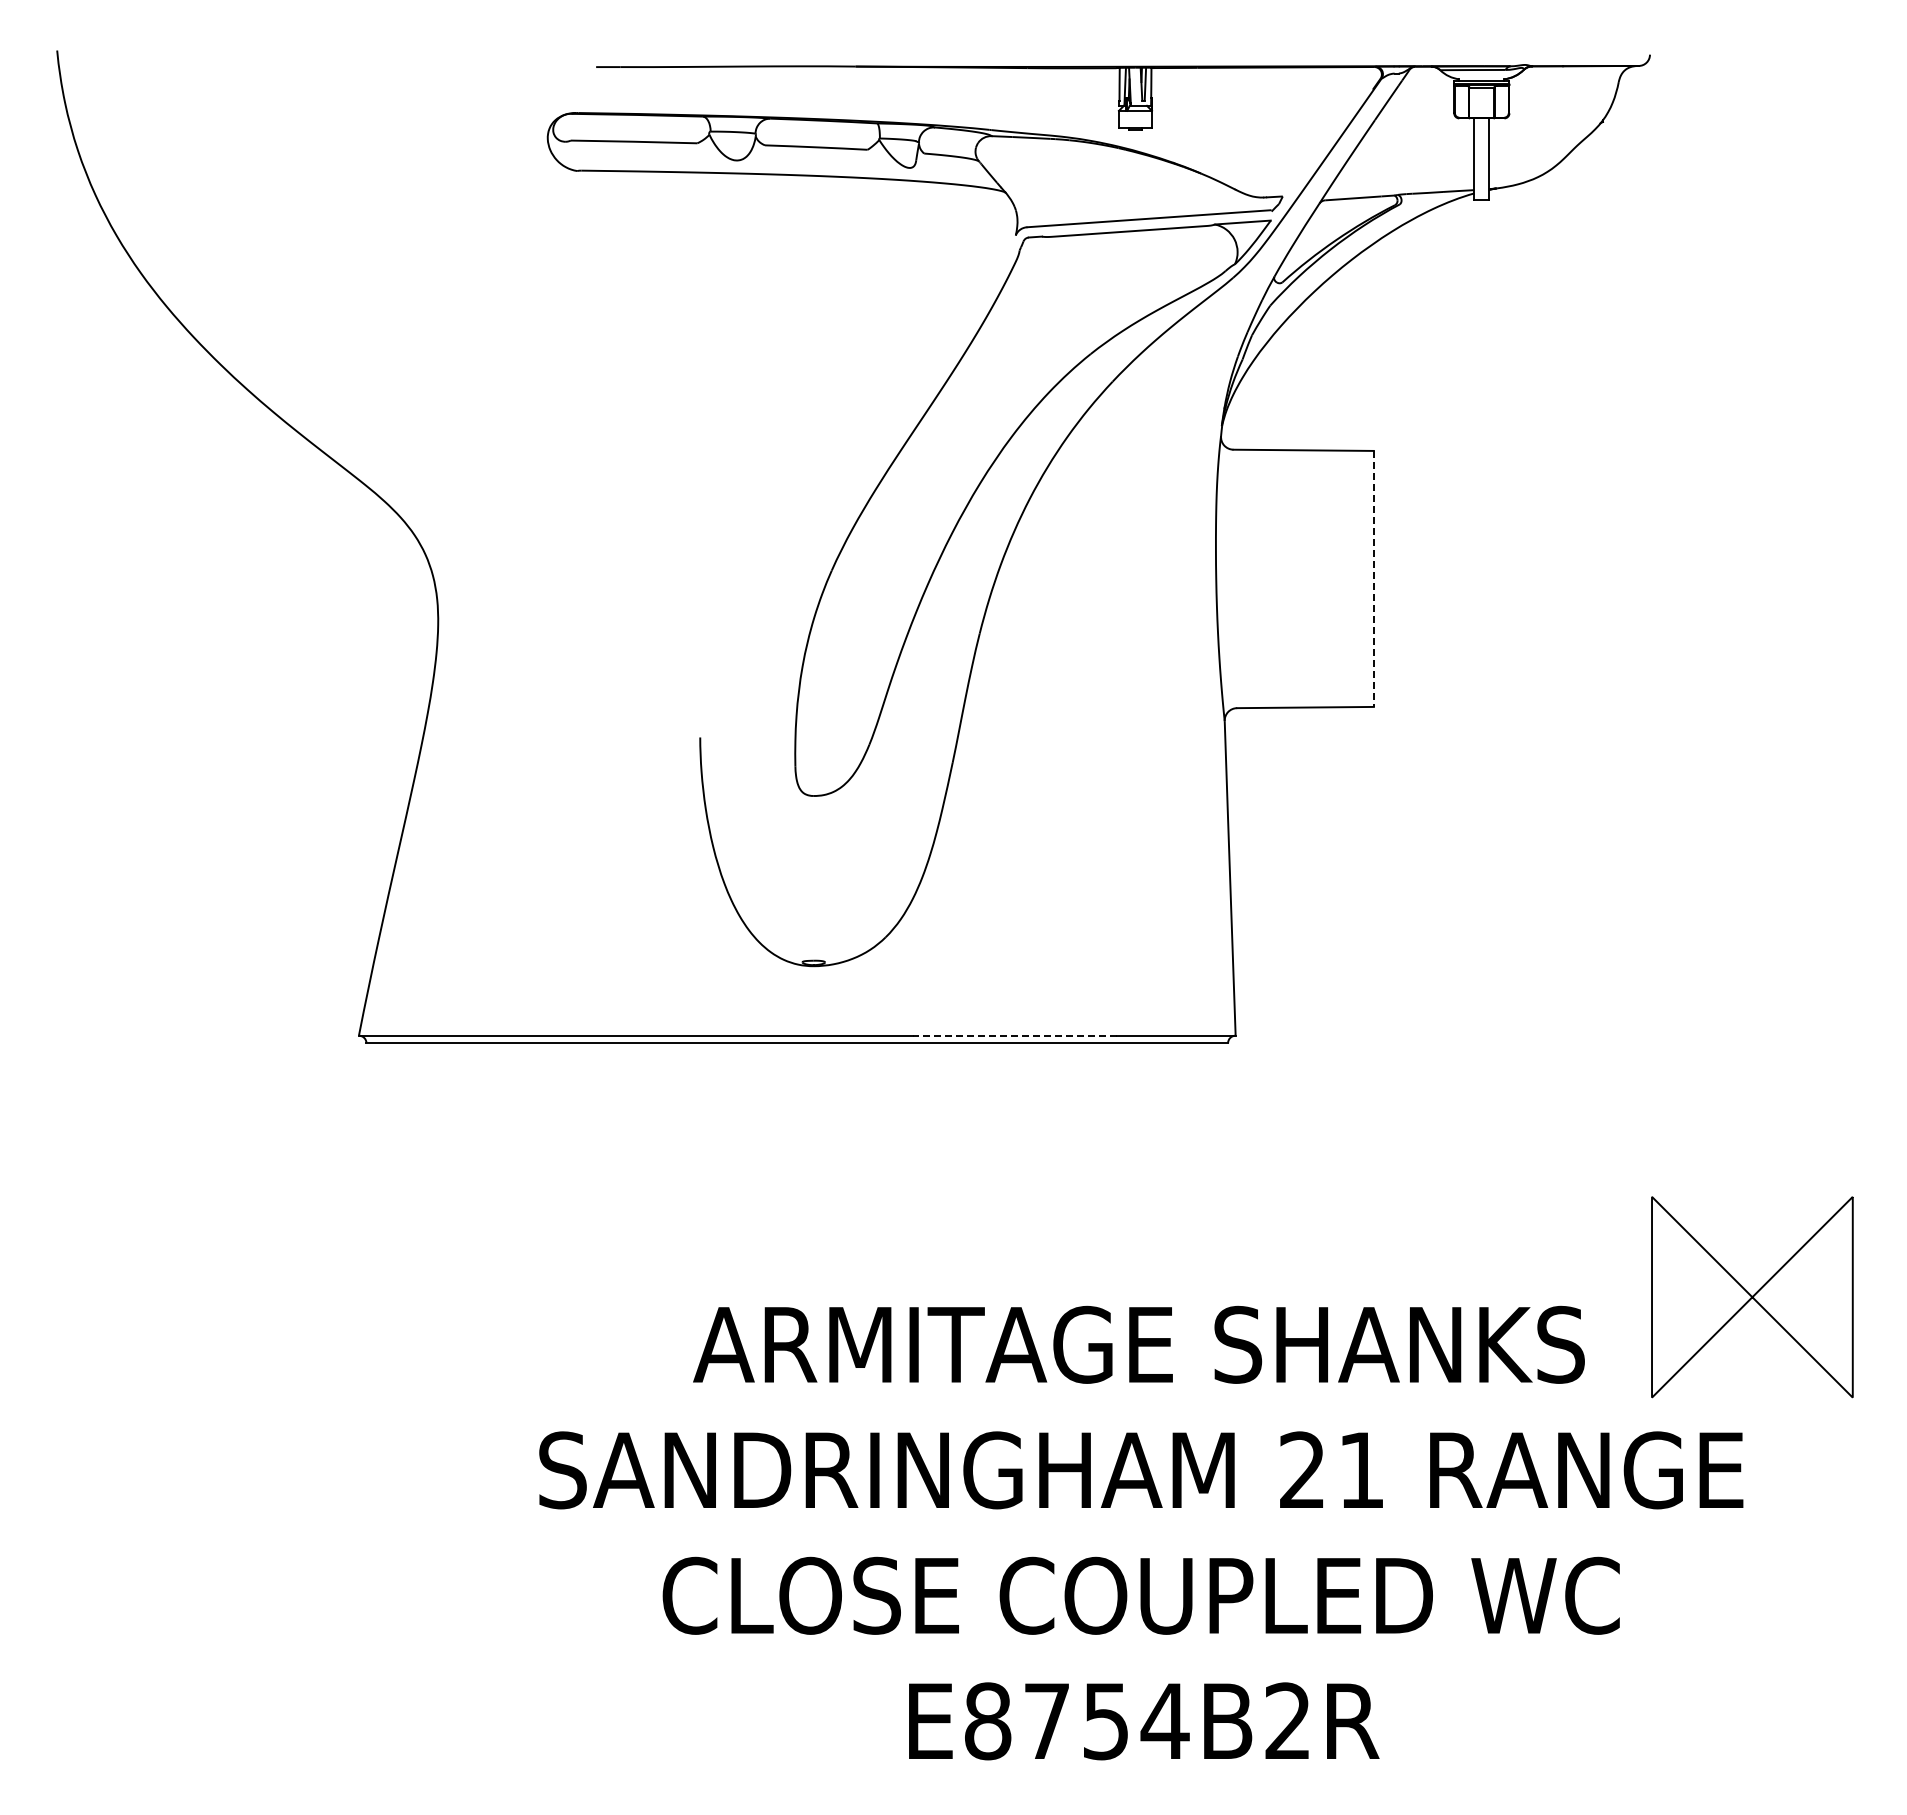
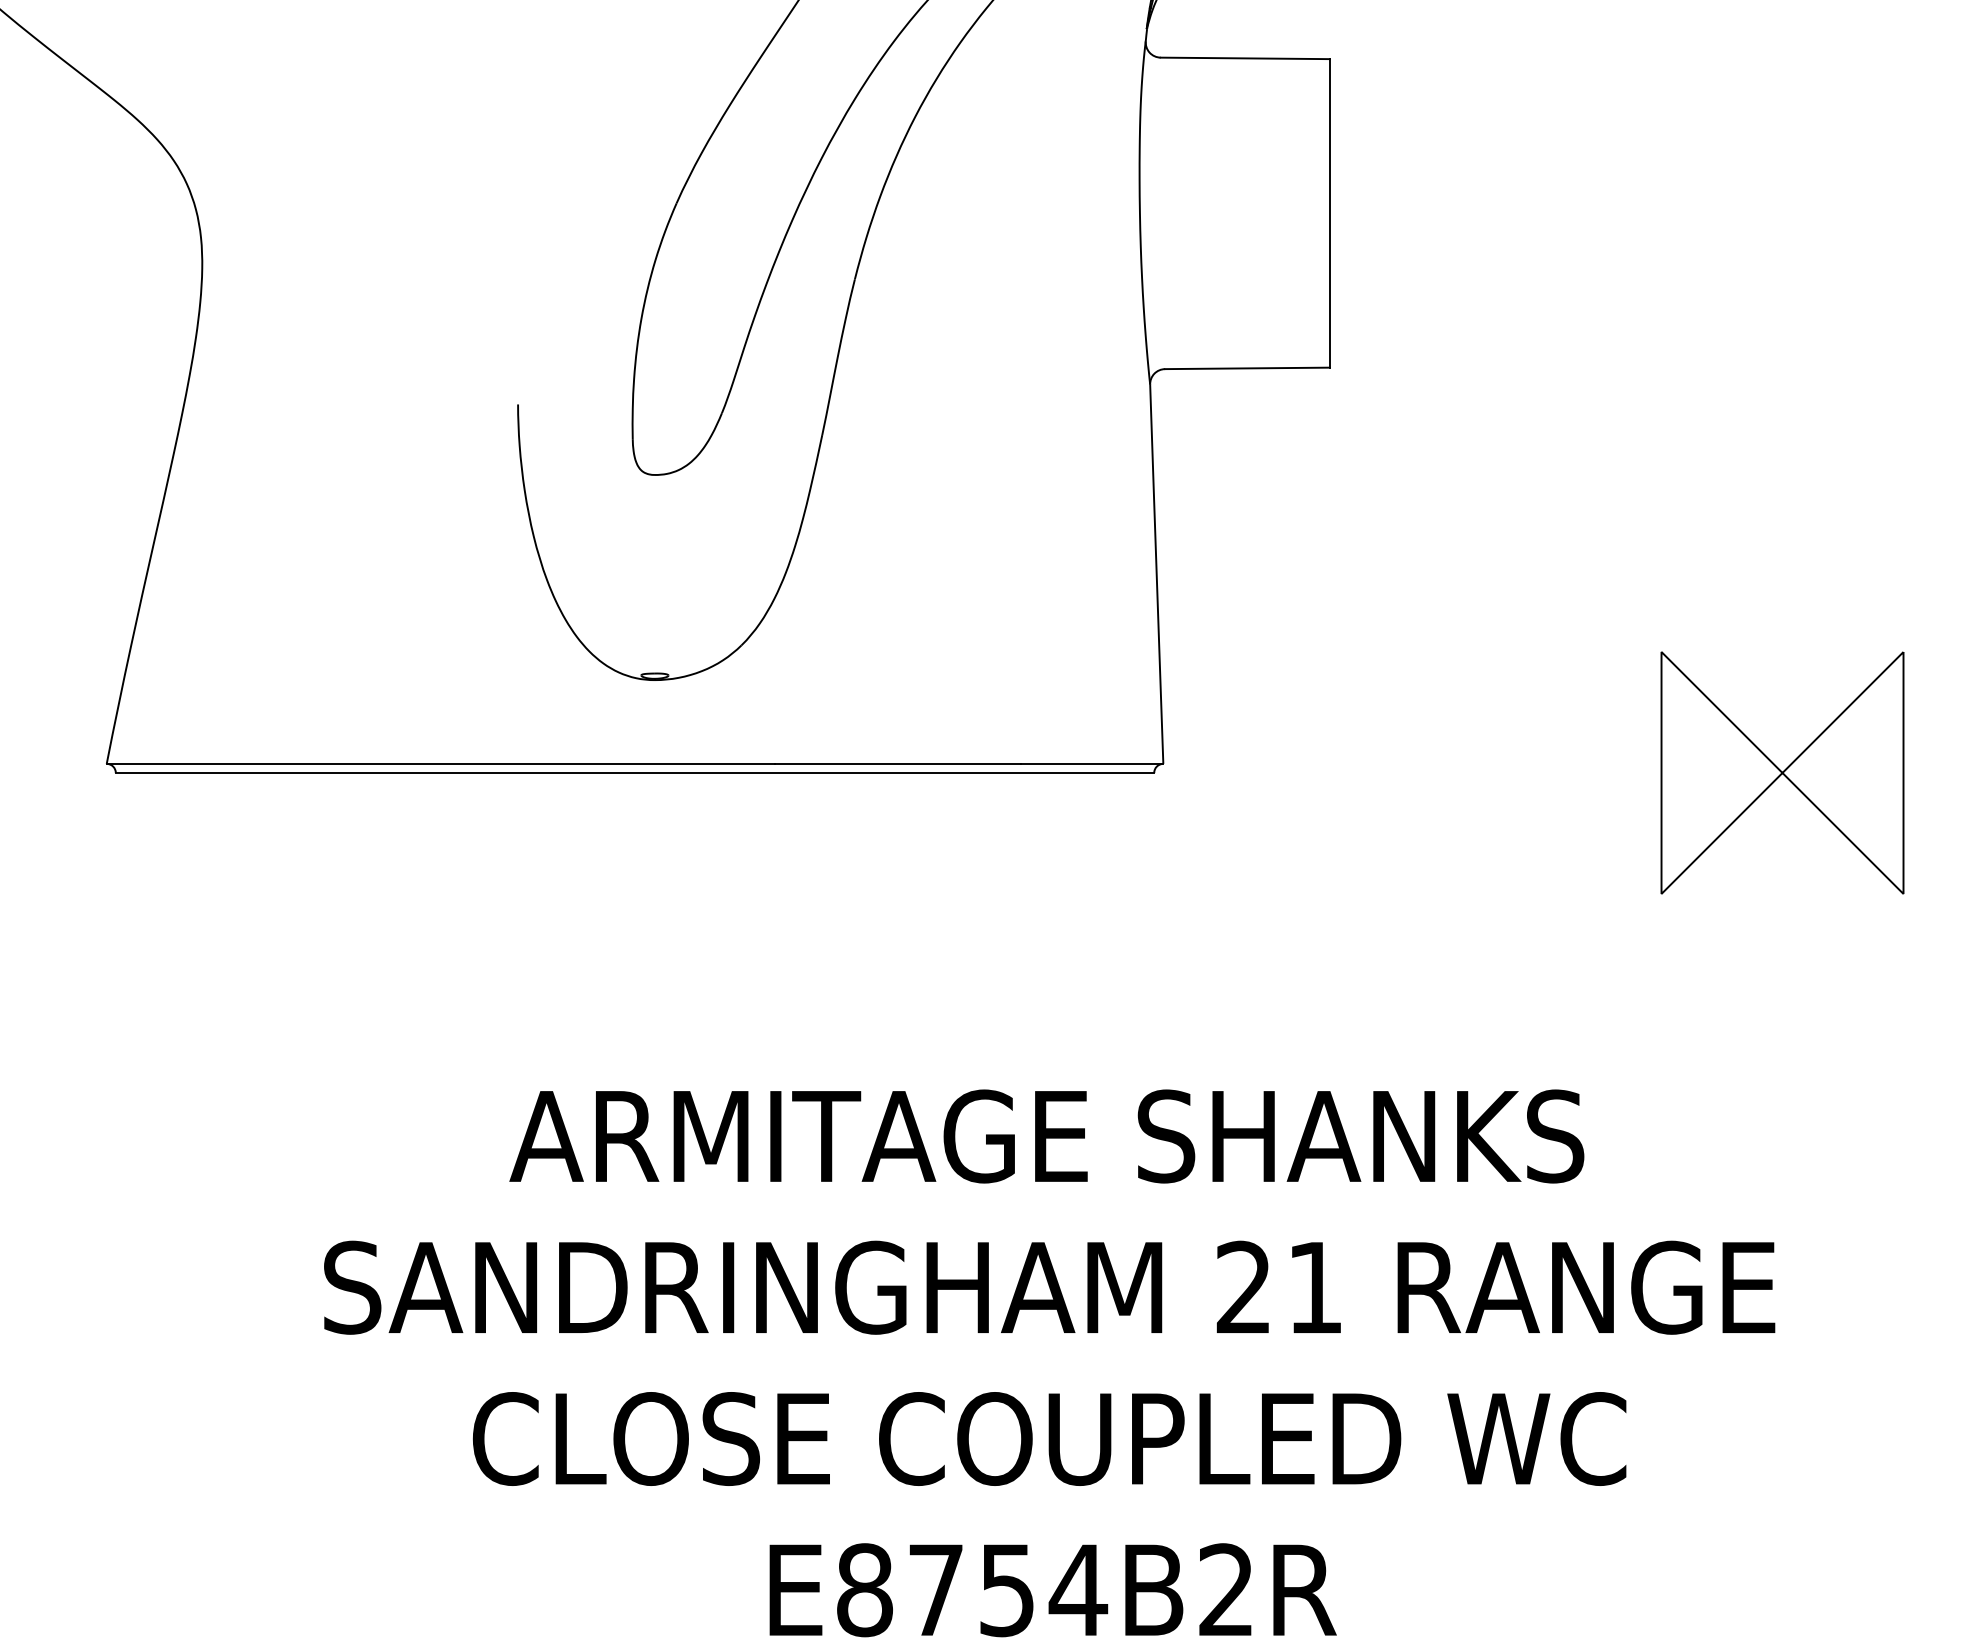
line: (1373, 578) -> (1329, 212), dashed -> solid
line: (1015, 1035) -> (898, 763), dashed -> solid
part: (1752, 1297) -> (1782, 773), moved

